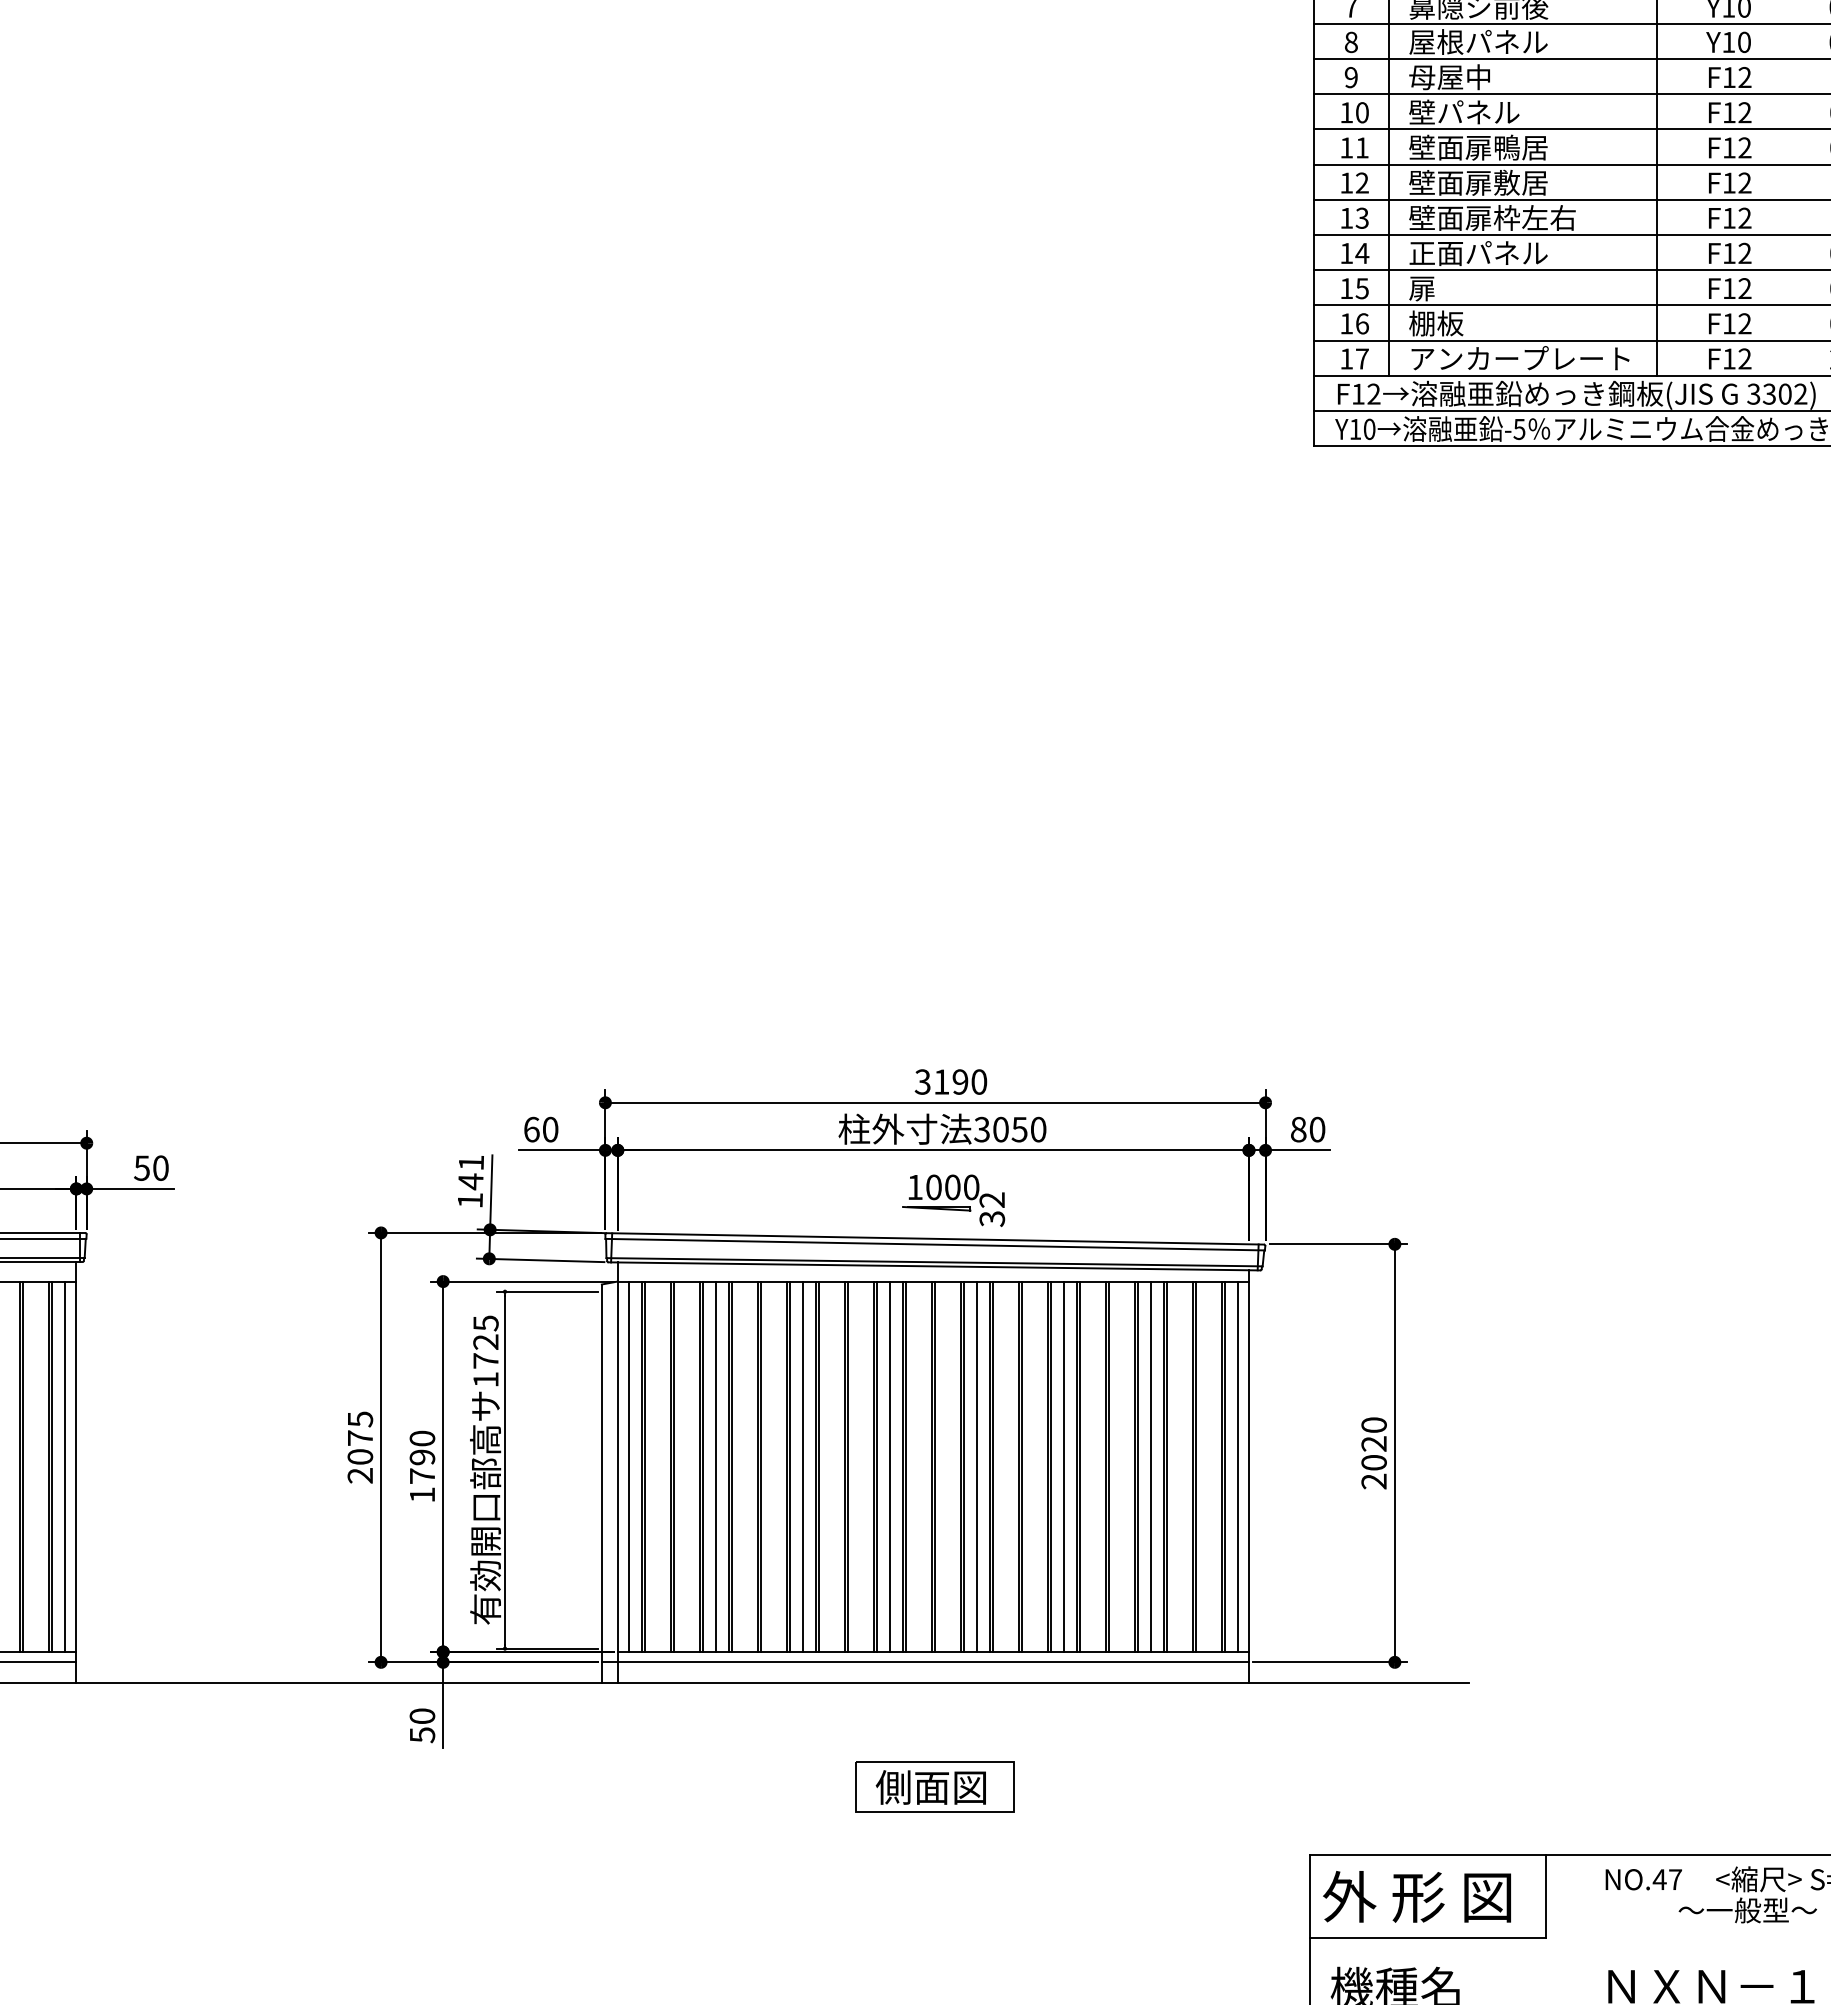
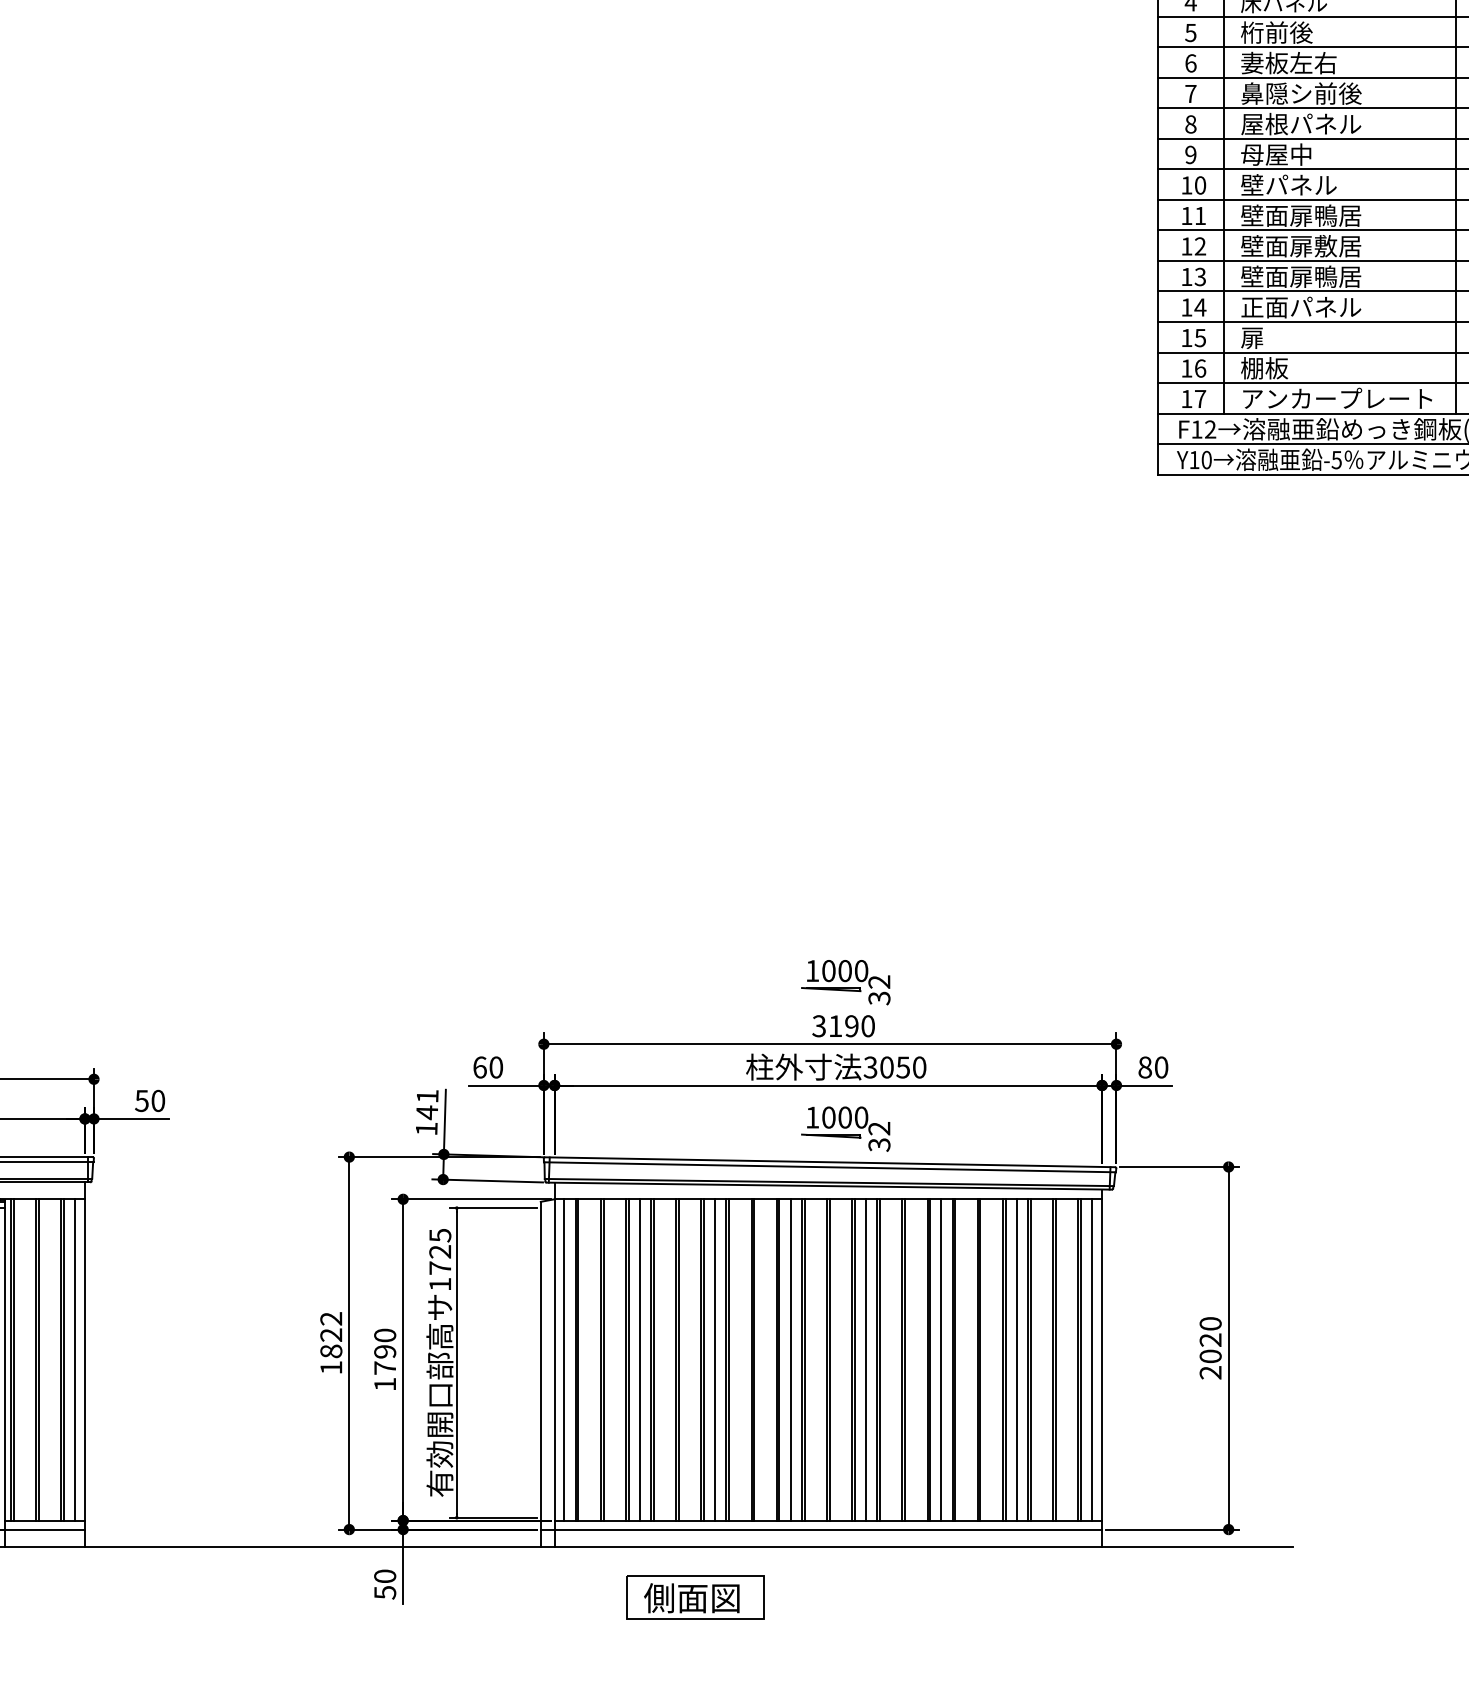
text: (1534, 217) -> (1349, 276), 壁面扉枠左右 -> 壁面扉鴨居
part: (953, 1031) -> (845, 982), added
text: (360, 1447) -> (331, 1343), 2075 -> 1822
part: (934, 1786) -> (694, 1597), moved

